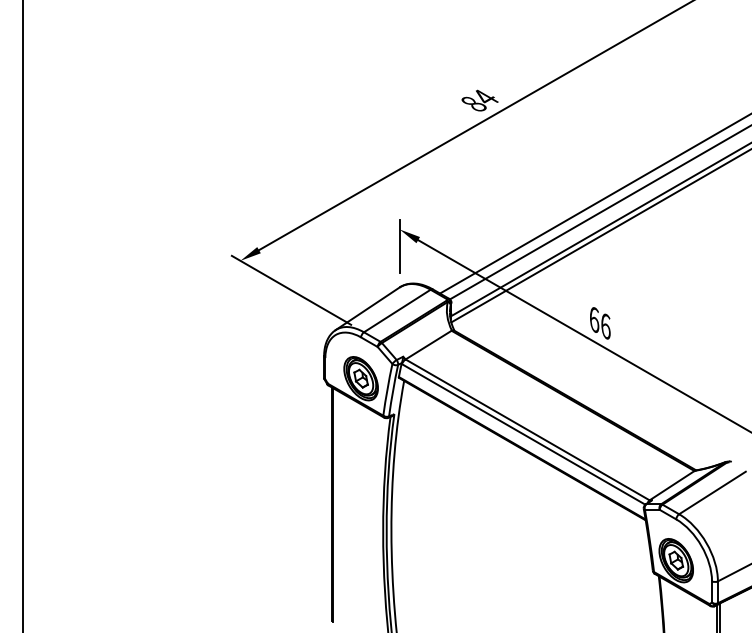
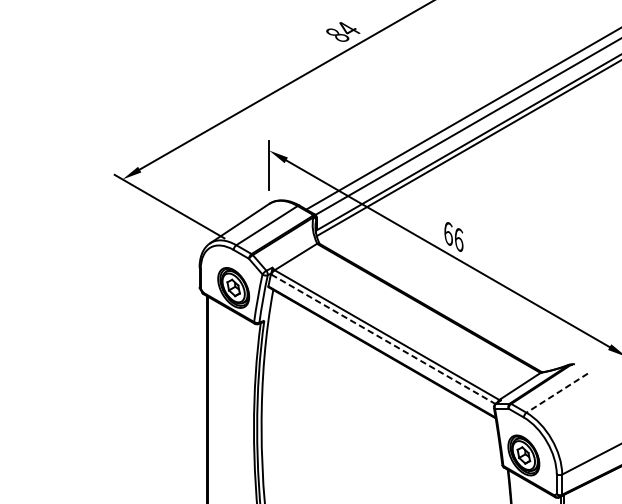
line: (524, 434) -> (384, 339), solid -> dashed
line: (712, 492) -> (557, 392), solid -> dashed

